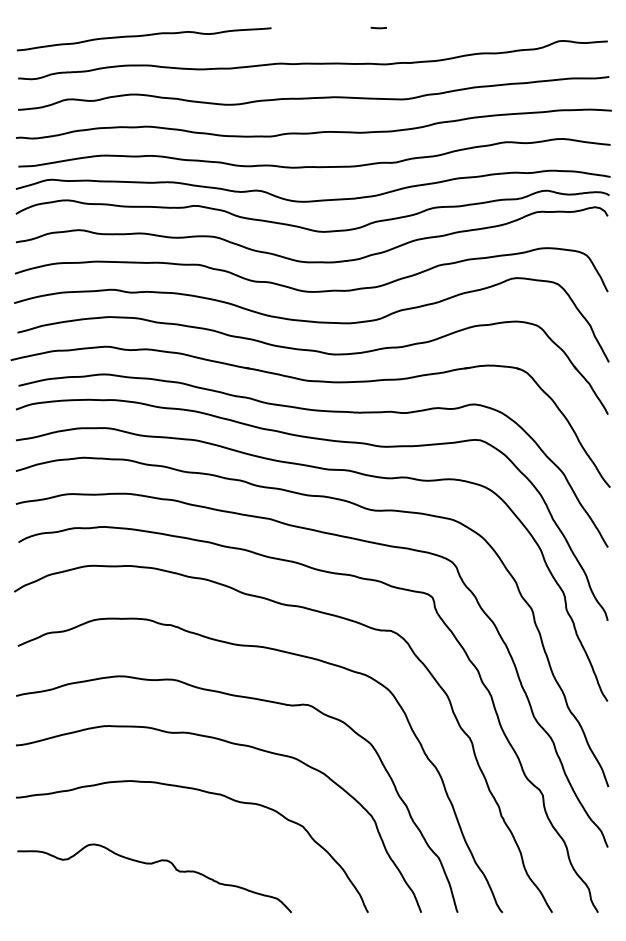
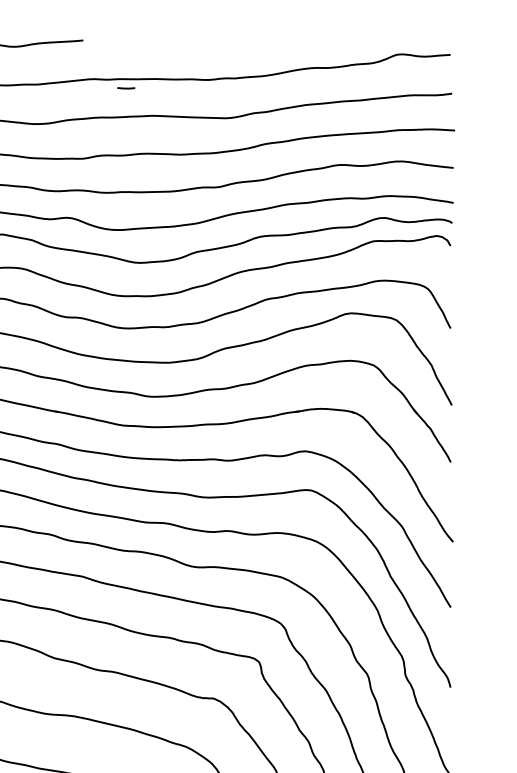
line: (378, 27) -> (125, 87), moved

